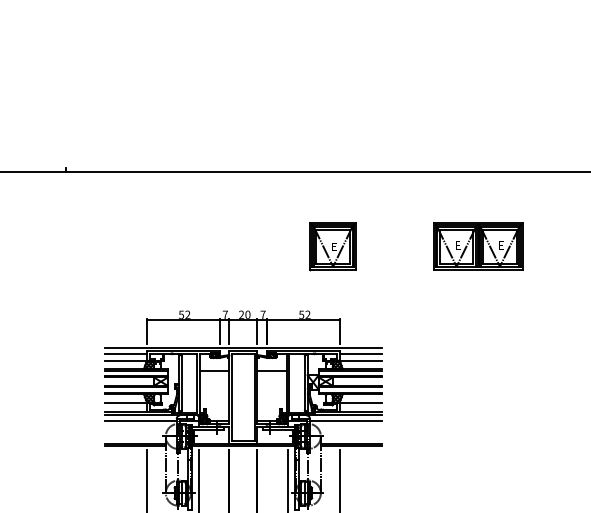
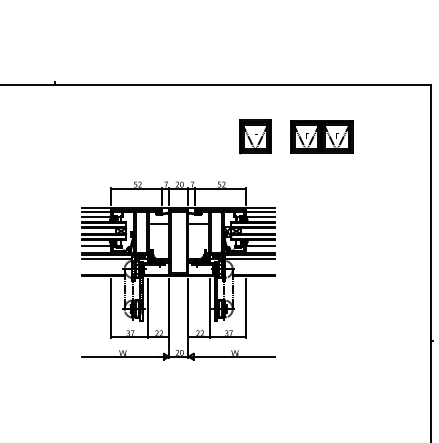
part: (333, 245) -> (255, 136), moved
part: (478, 245) -> (321, 136), moved

